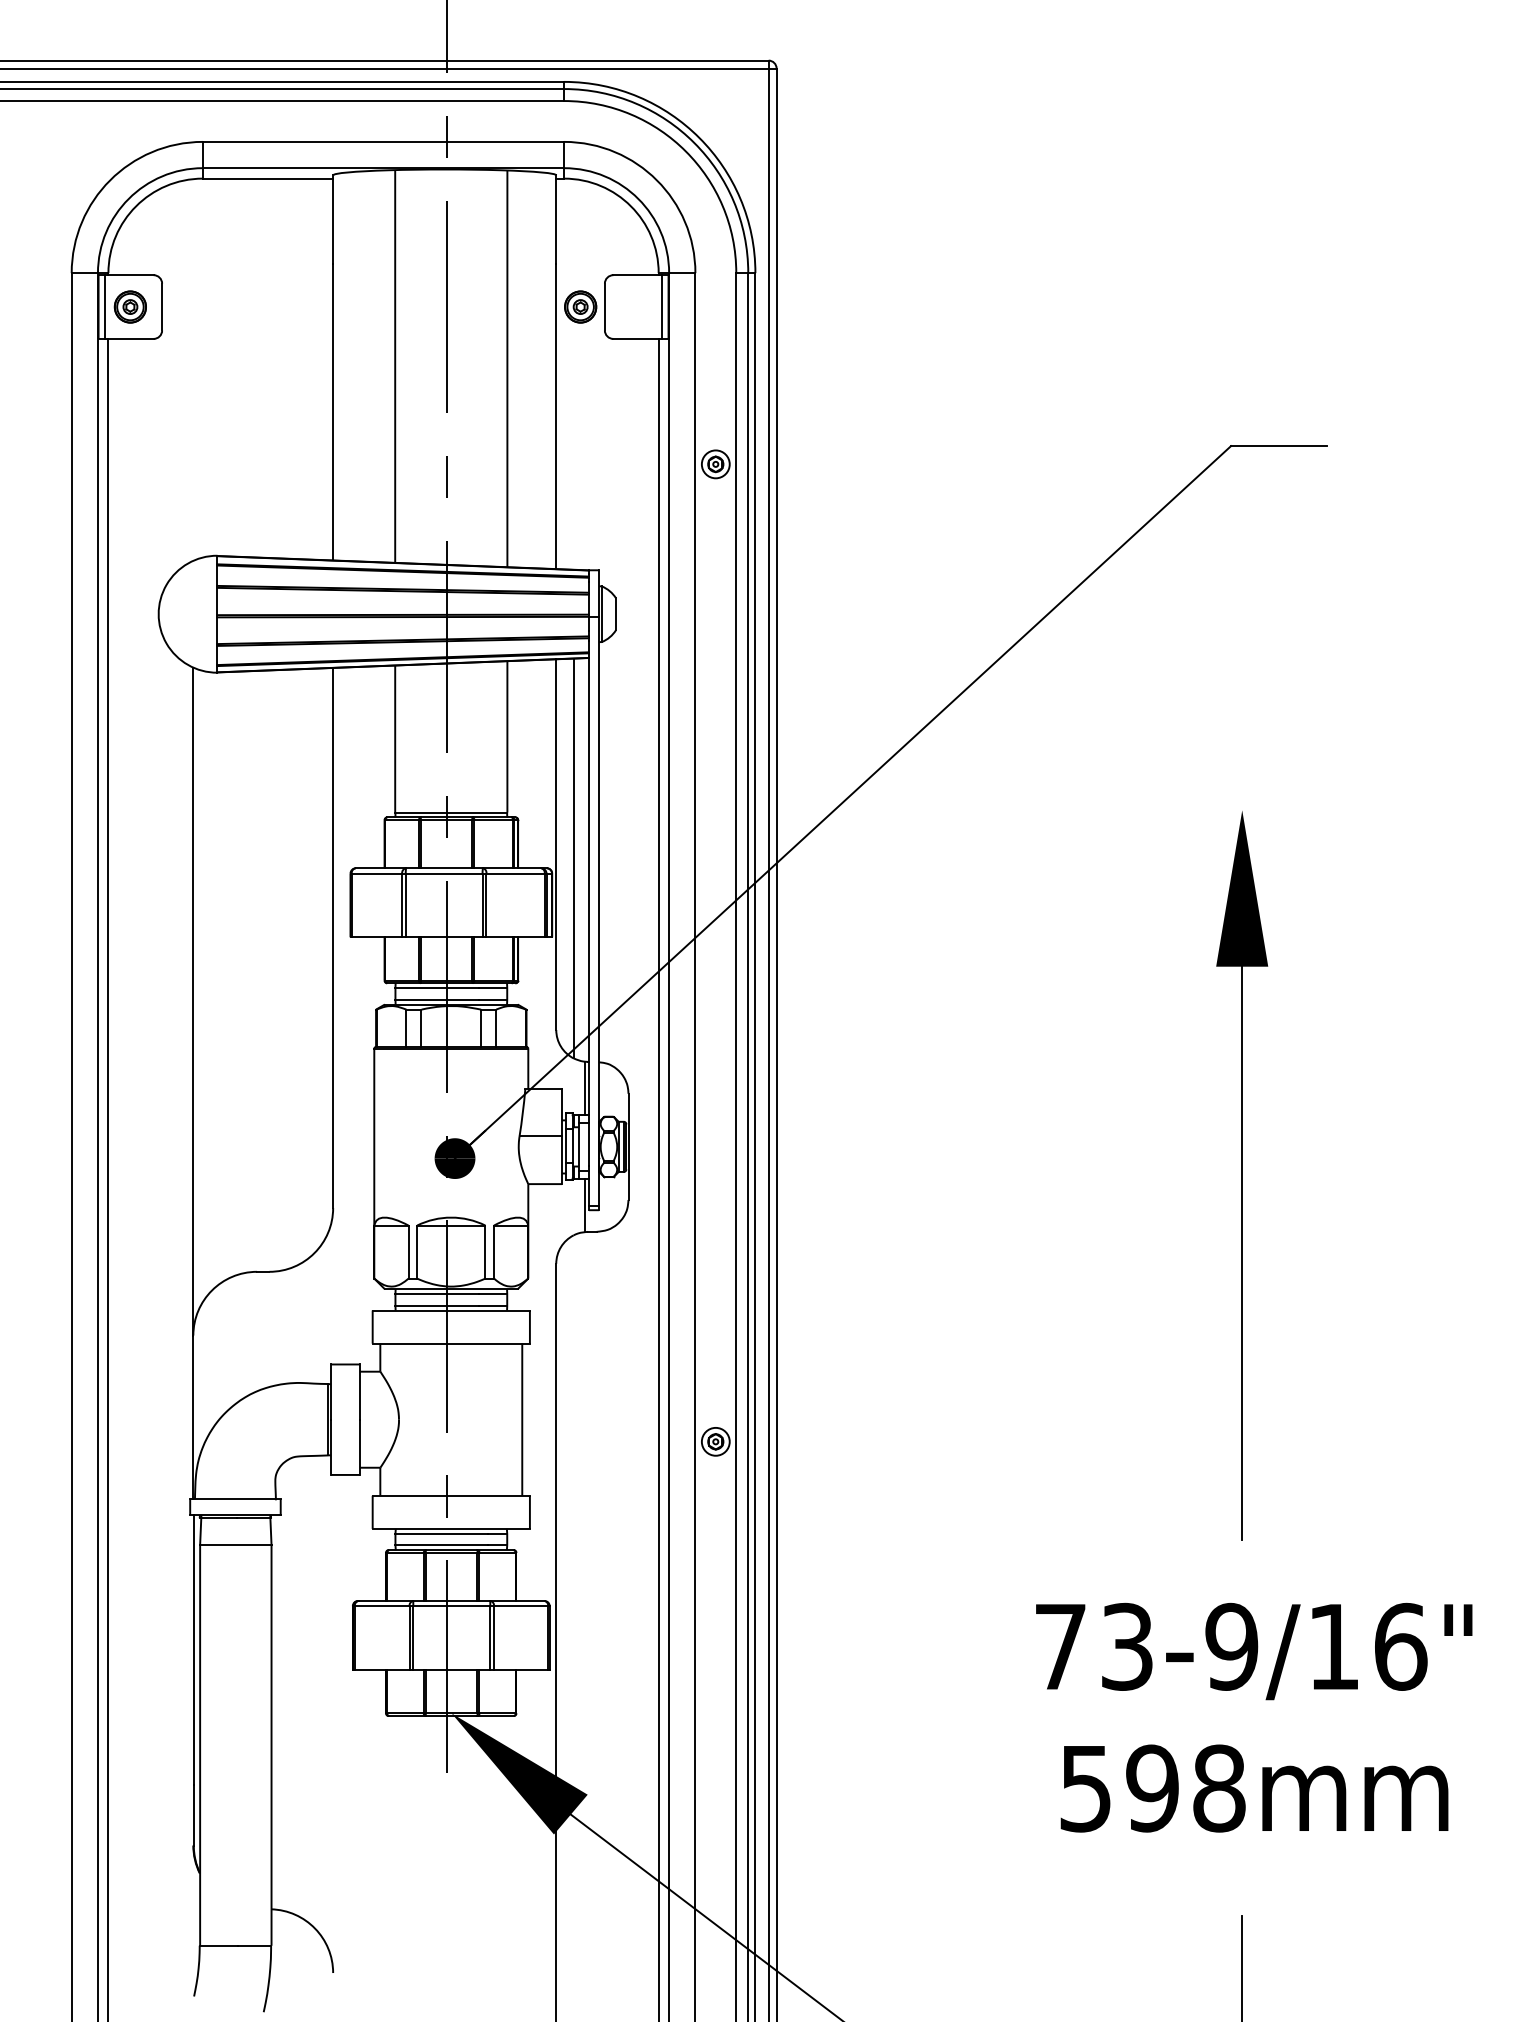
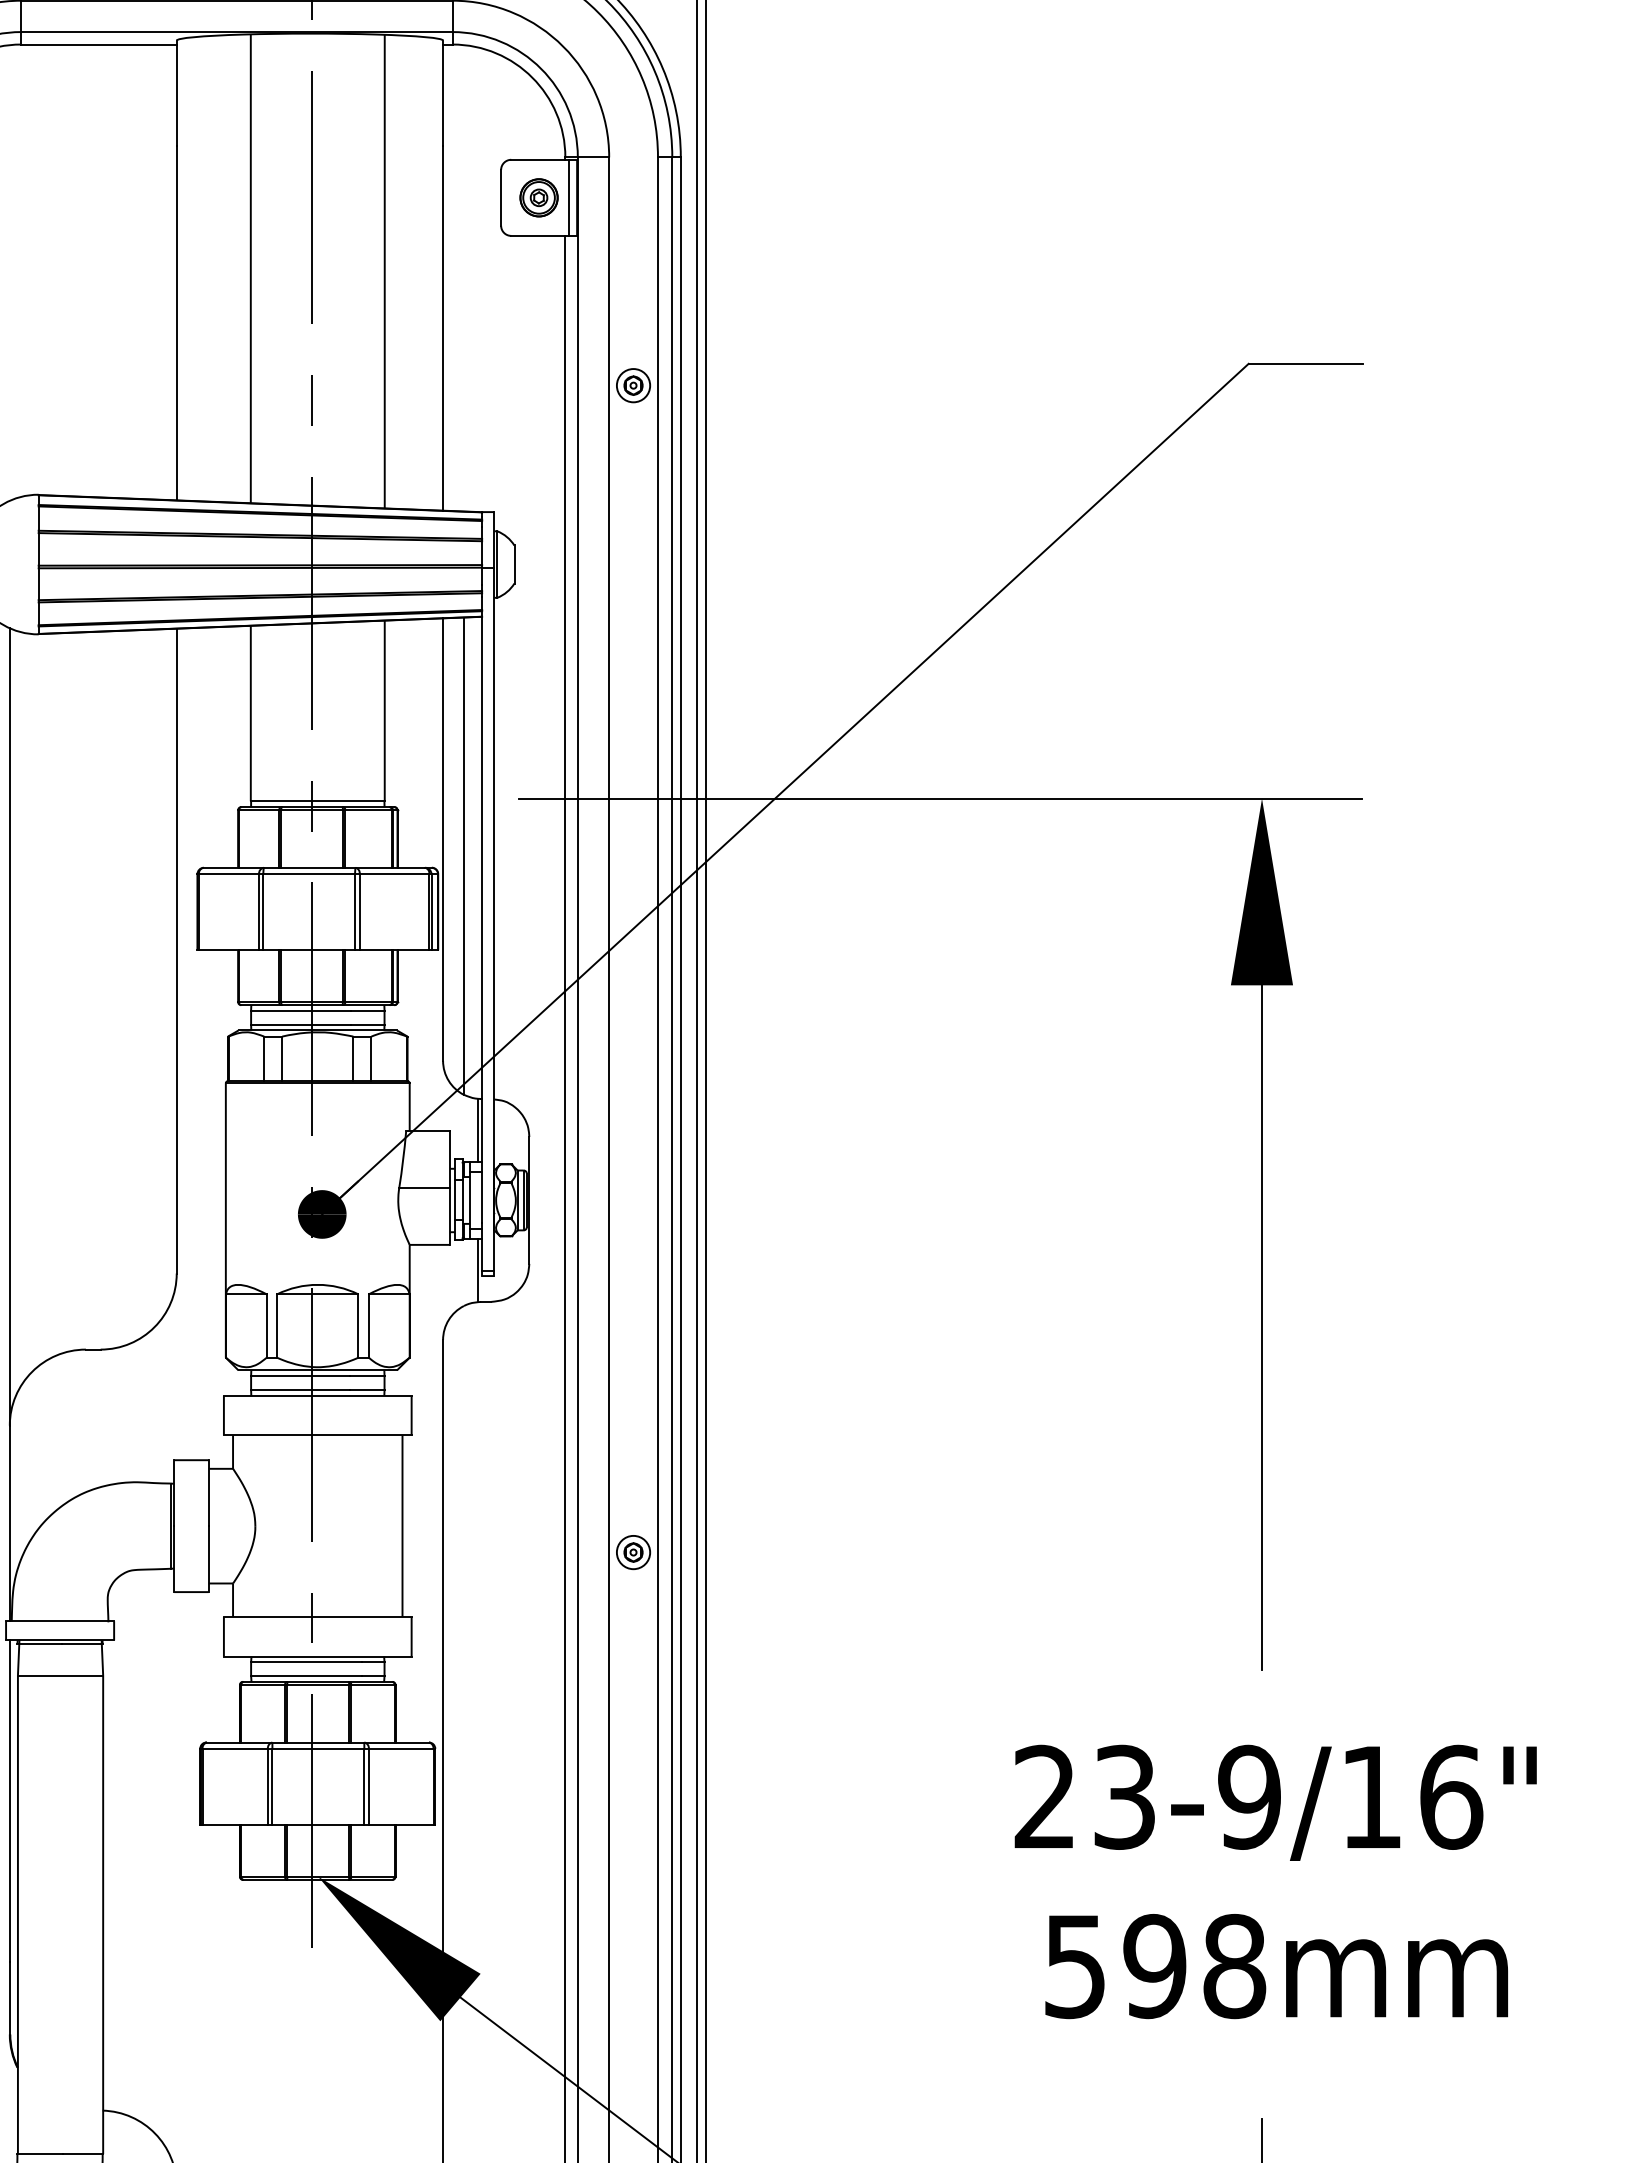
part: (580, 306) -> (538, 197), moved
line: (972, 810) -> (939, 798), added
text: (1060, 1645) -> (1045, 1795), 73-9/16" -> 23-9/16"

